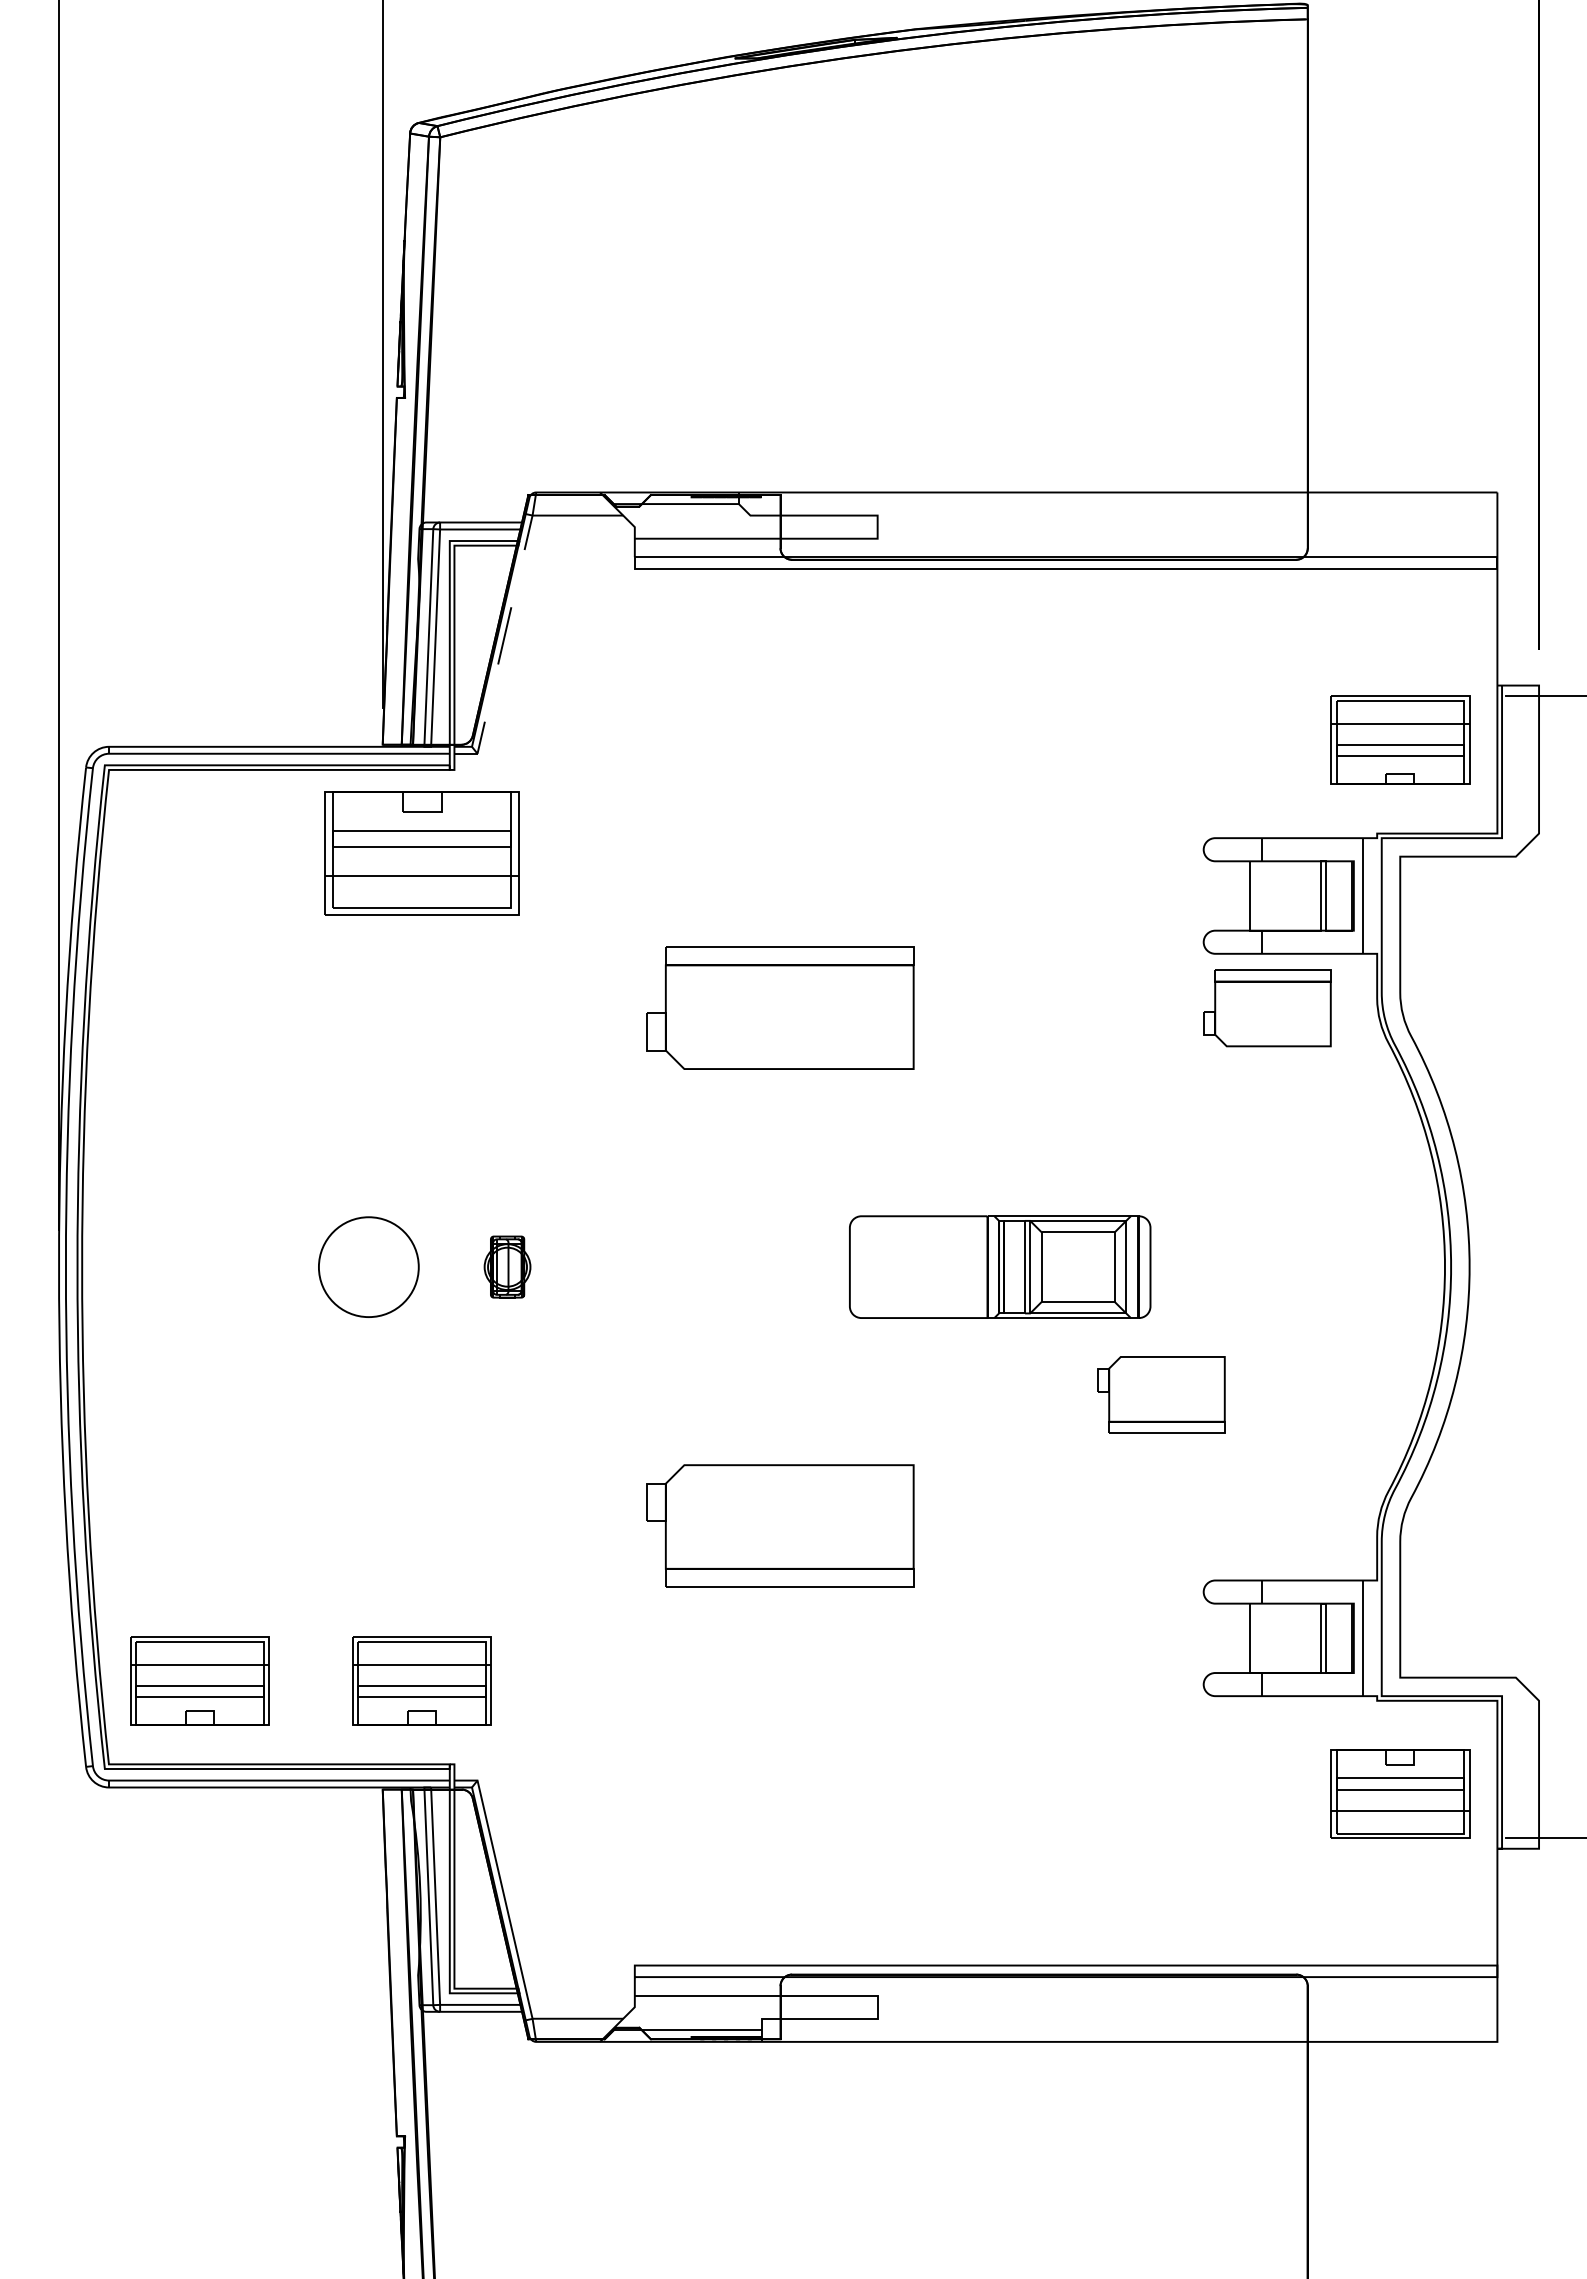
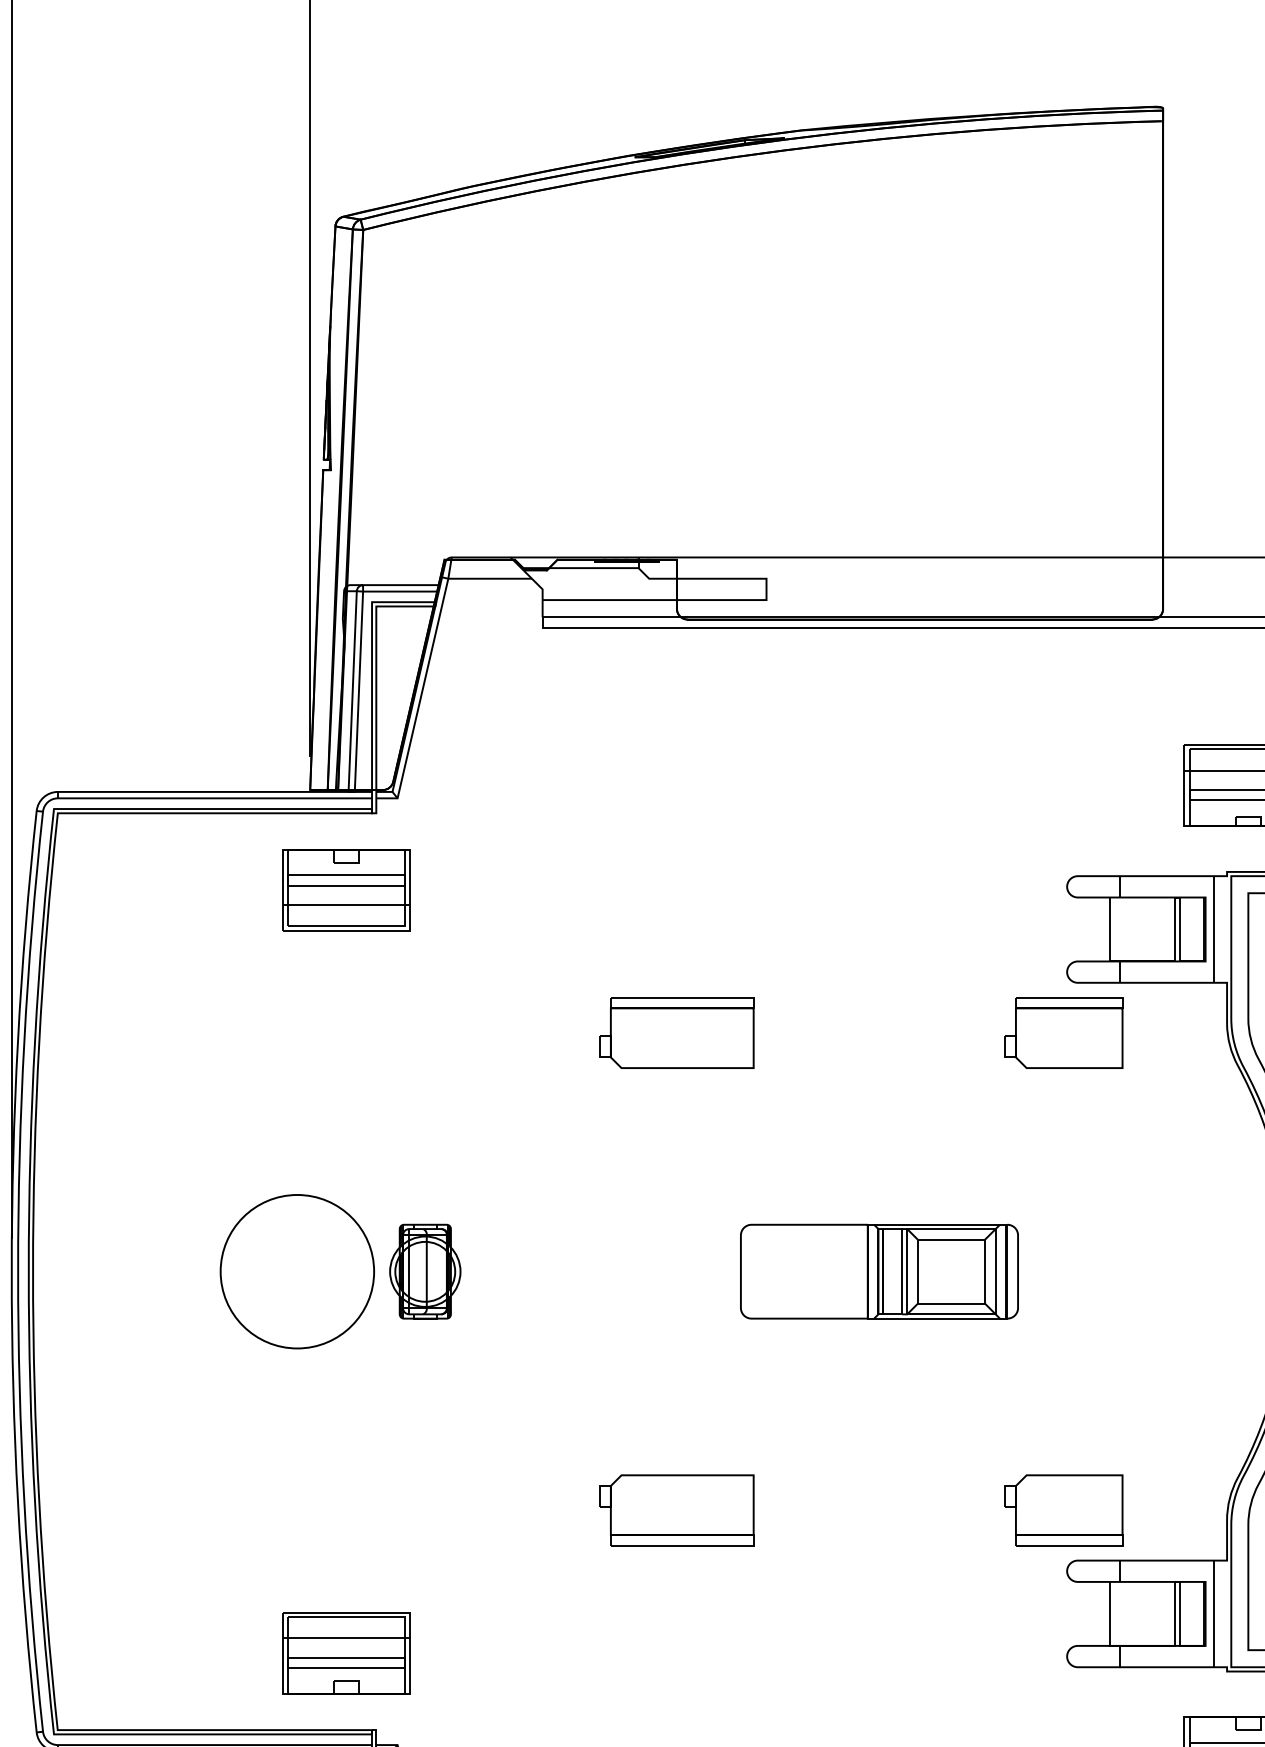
line: (504, 635) -> (422, 689), dashed -> solid
part: (421, 852) -> (345, 889), size x0.71
part: (780, 1008) -> (676, 1033), size x0.62
part: (1267, 1008) -> (1064, 1033), moved
circle: (368, 1266) -> (297, 1271), size x1.67
part: (507, 1266) -> (425, 1271), size x1.67
part: (1161, 1394) -> (1064, 1509), moved
part: (780, 1525) -> (676, 1509), size x0.62
part: (199, 1680) -> (141, 1652), removed

